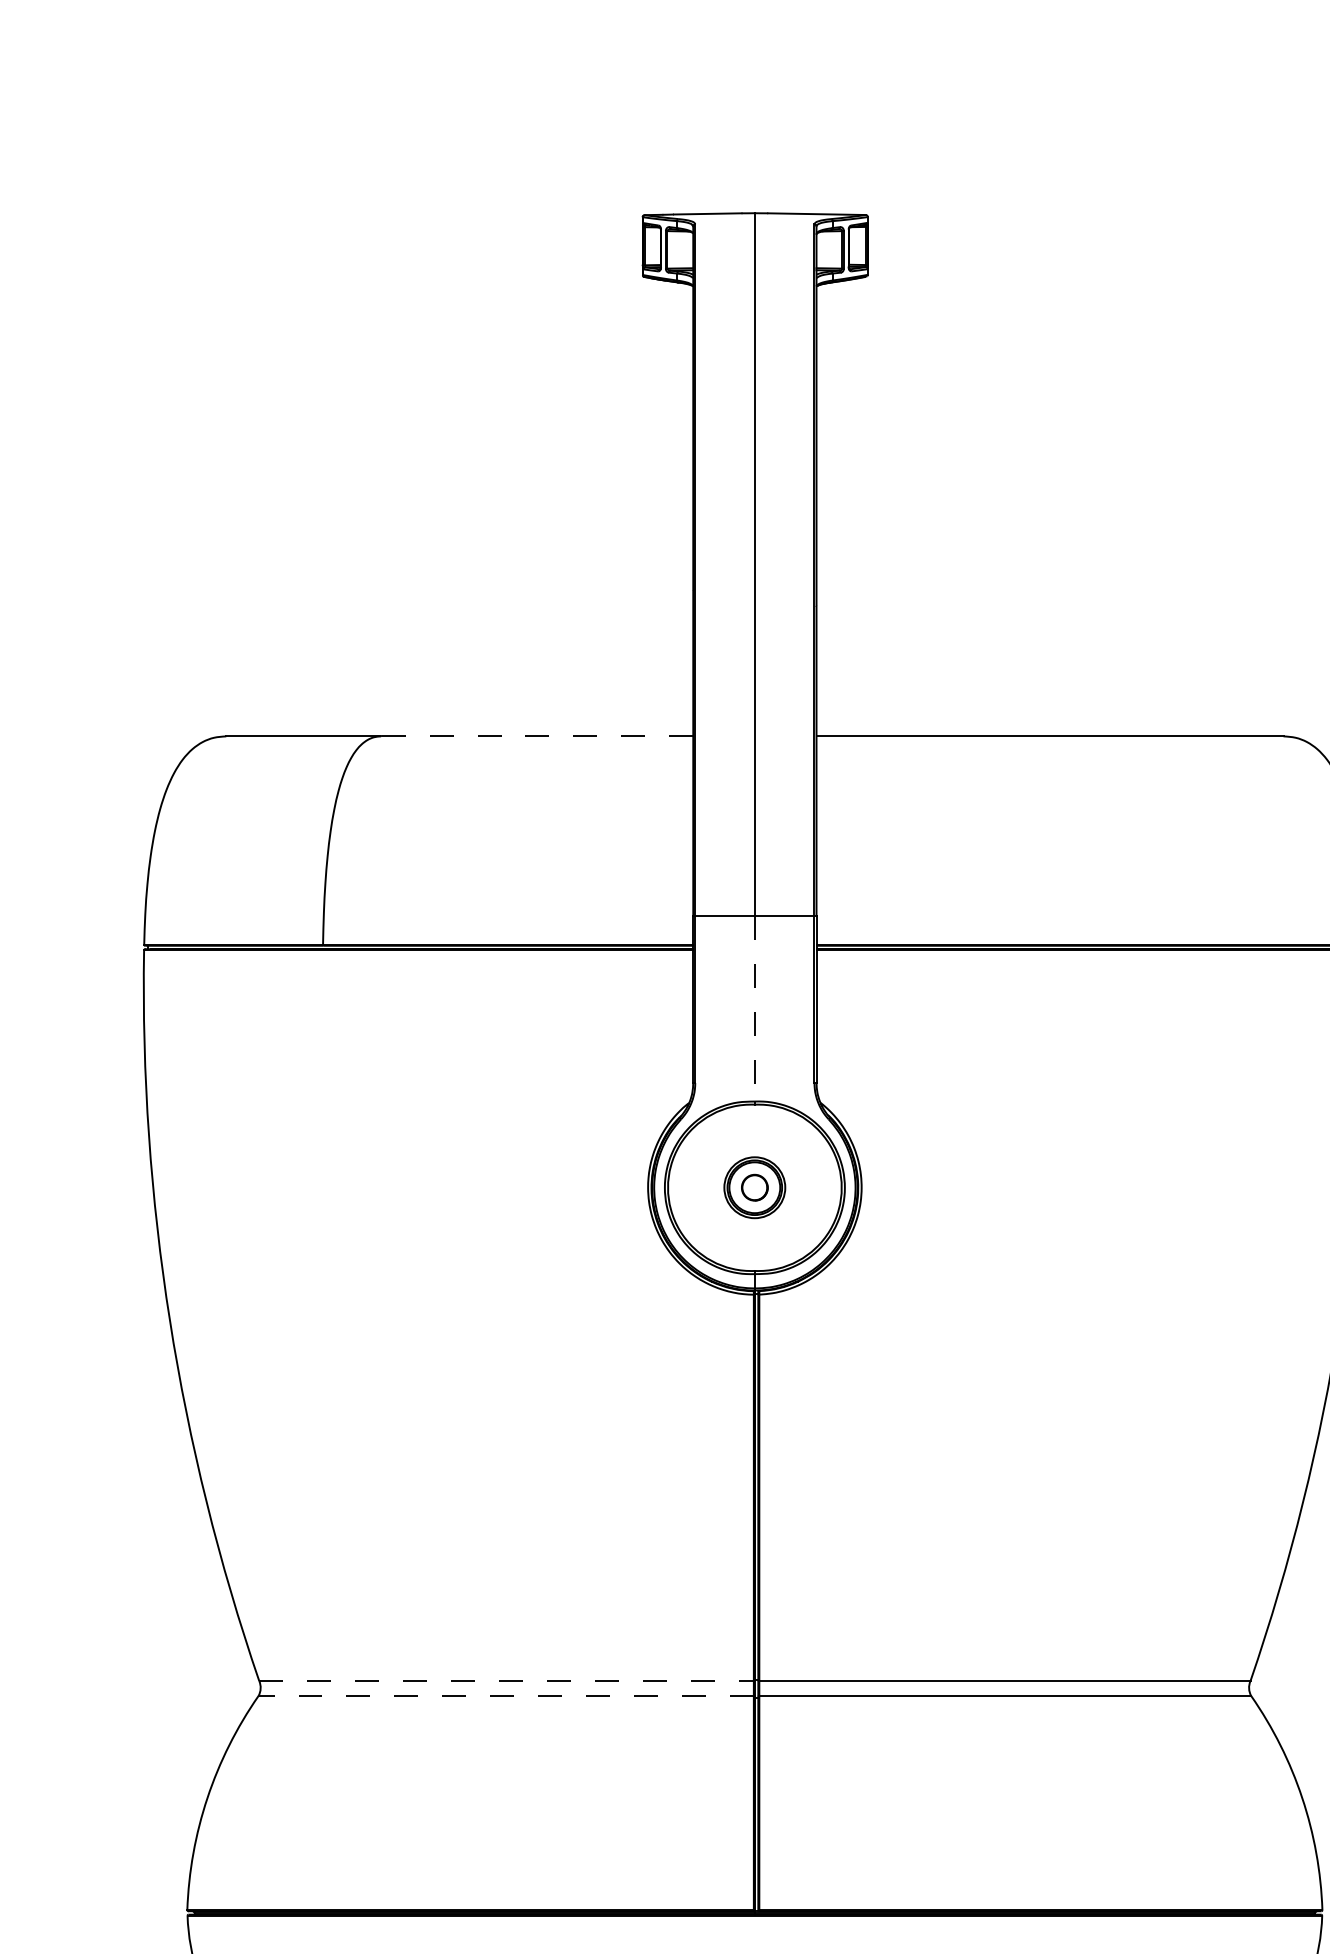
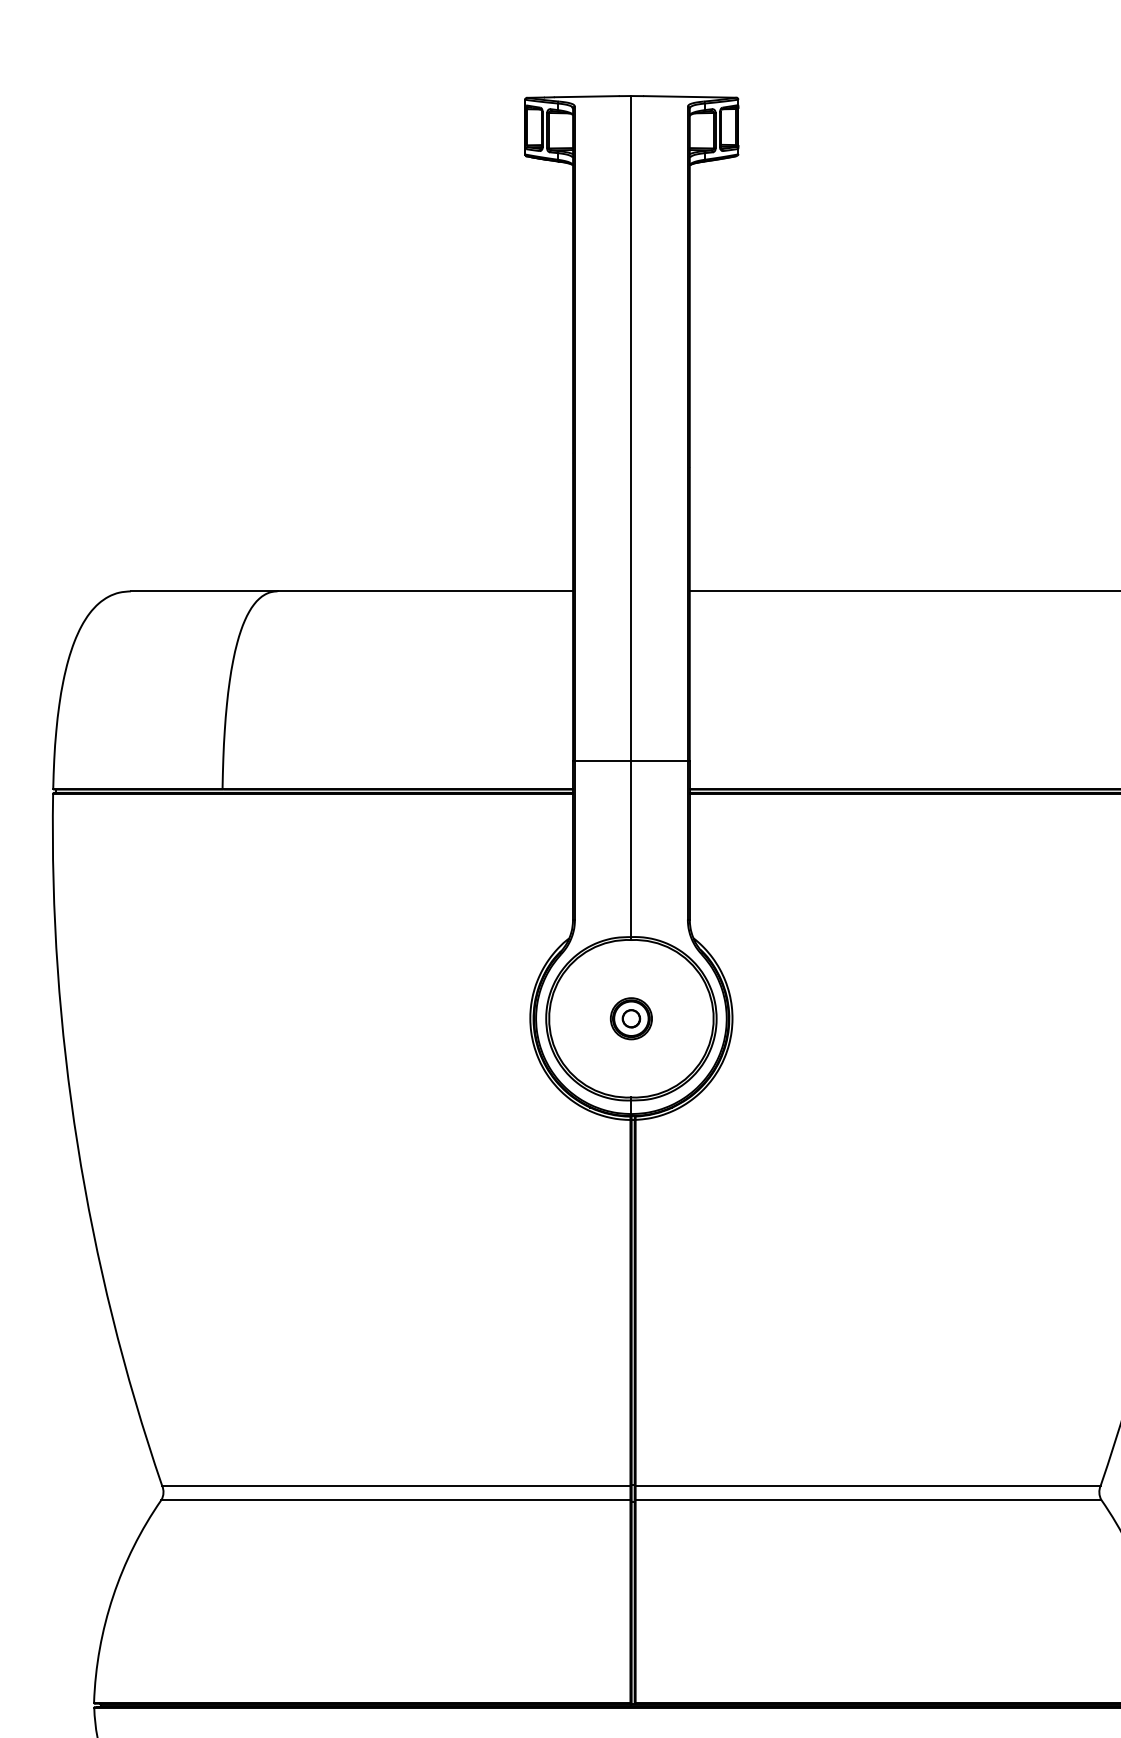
line: (536, 736) -> (424, 591), dashed -> solid
line: (754, 1008) -> (631, 848), dashed -> solid
part: (754, 1187) -> (631, 1018), size x0.71
line: (507, 1680) -> (397, 1485), dashed -> solid
line: (506, 1696) -> (396, 1500), dashed -> solid

